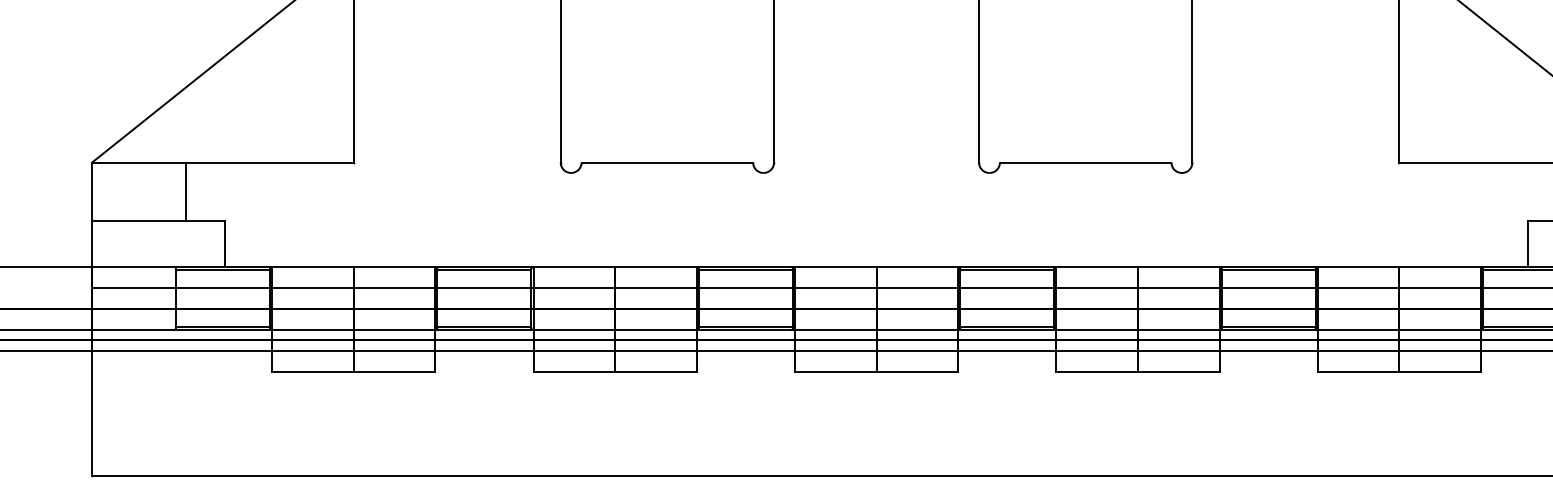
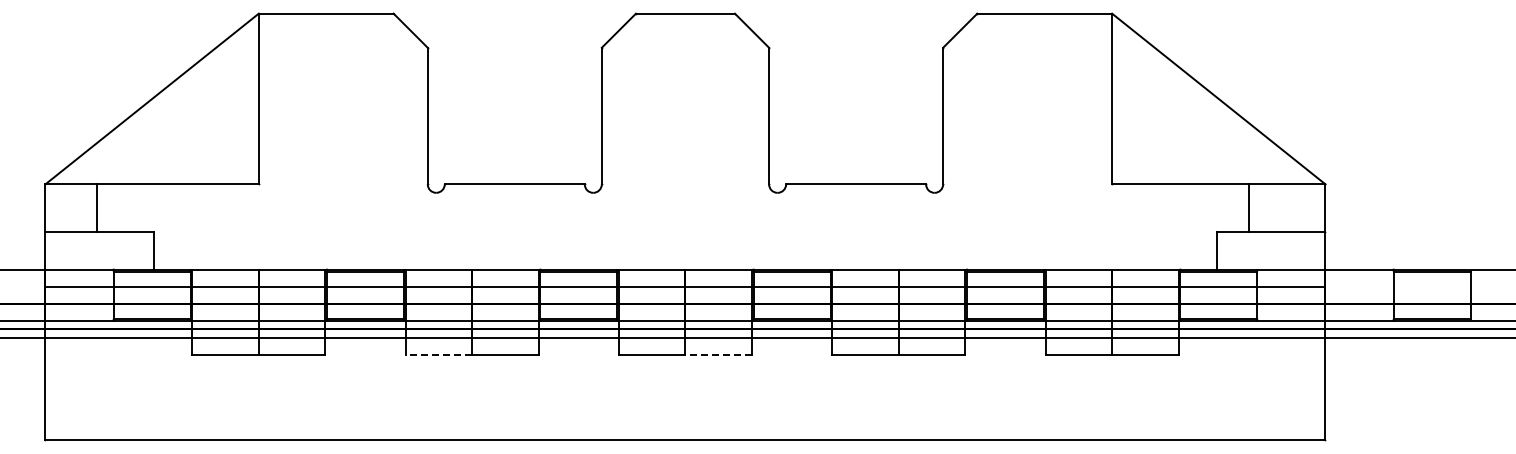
line: (186, 192) -> (97, 208), moved
line: (573, 371) -> (438, 354), solid -> dashed
line: (917, 371) -> (718, 354), solid -> dashed

